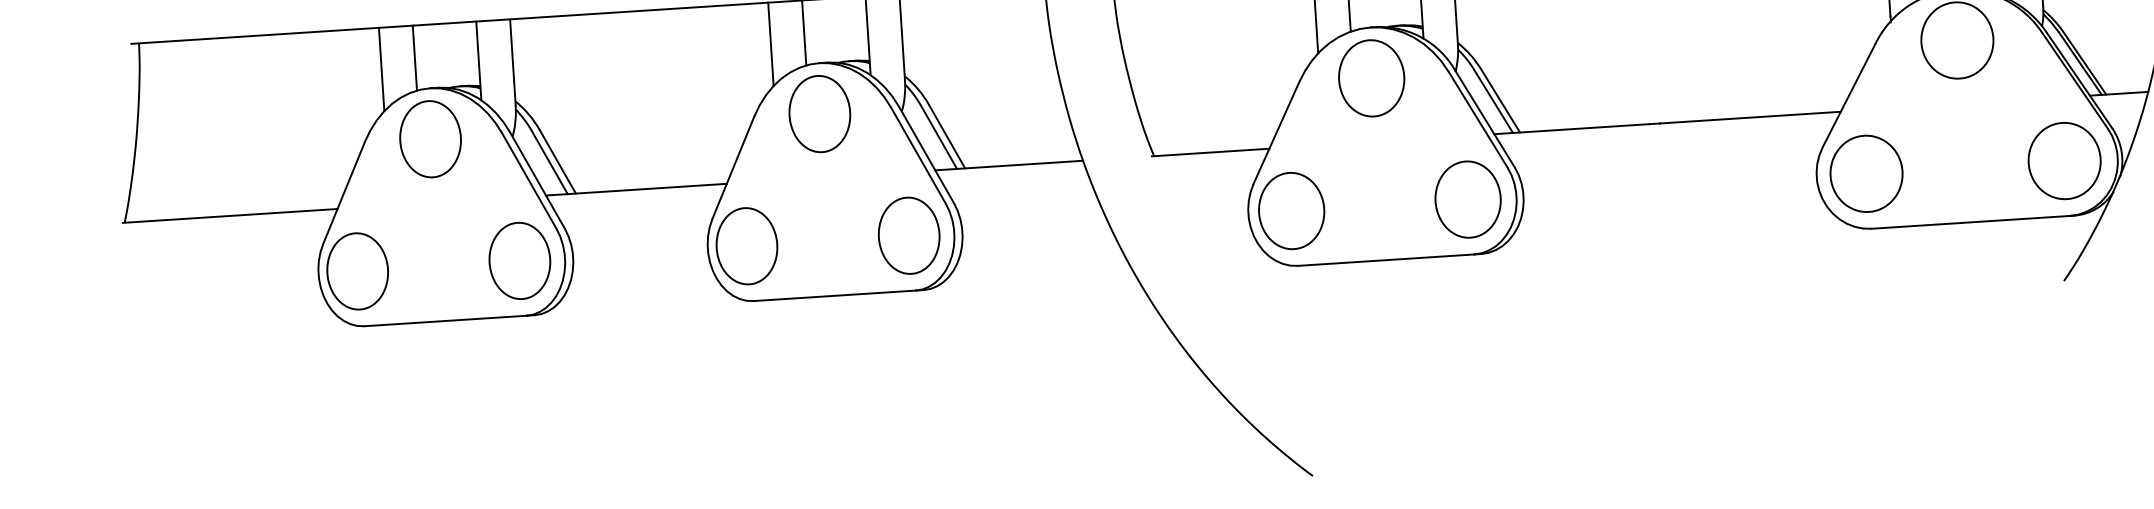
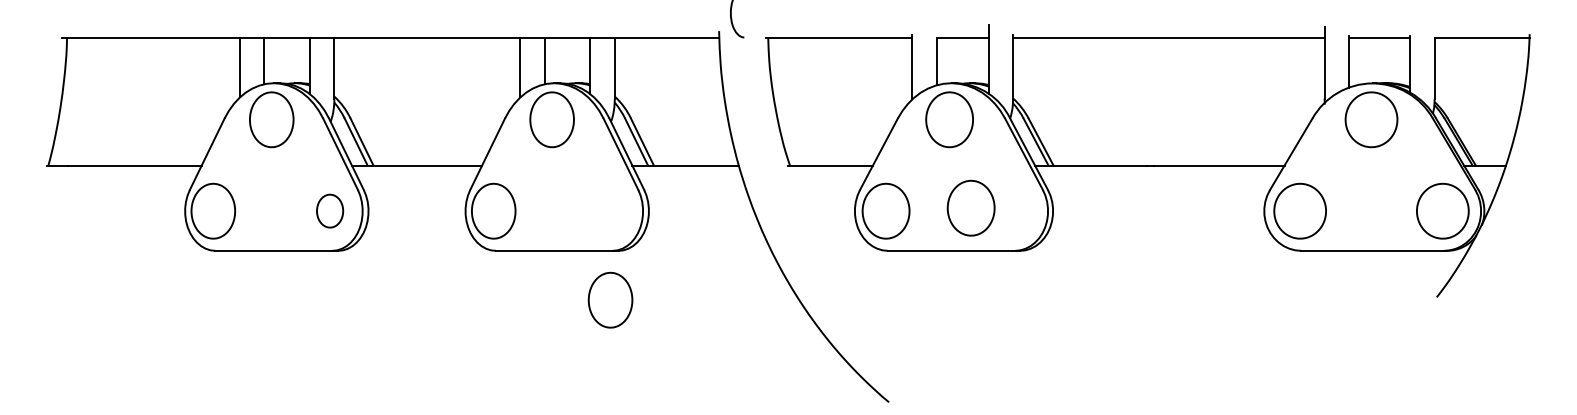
part: (1467, 198) -> (970, 207), moved
part: (909, 234) -> (610, 299), moved
part: (518, 259) -> (329, 210), size x0.6

